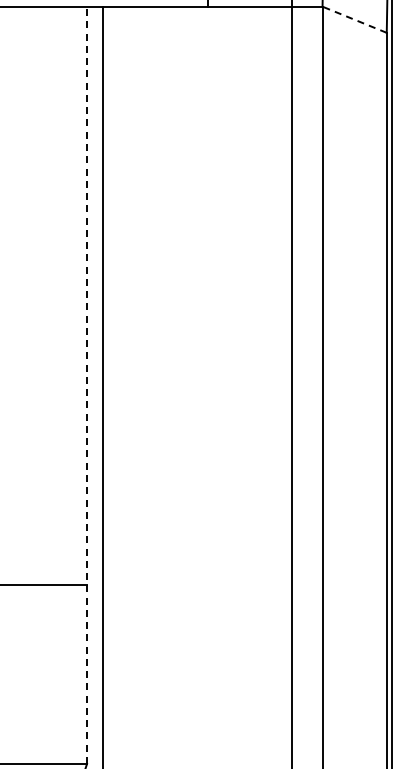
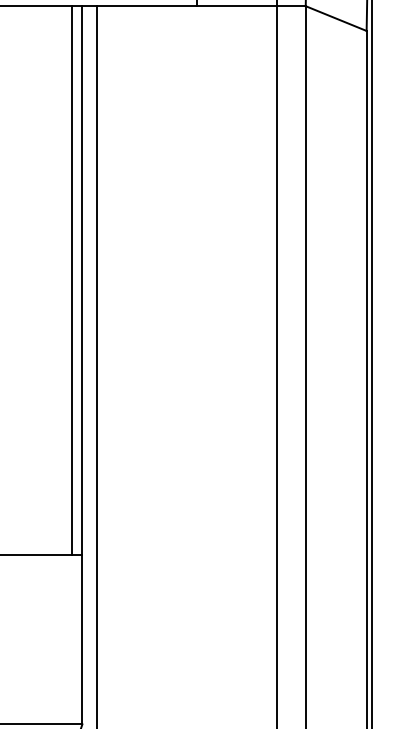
line: (354, 19) -> (336, 18), dashed -> solid
line: (76, 295) -> (72, 280), added
line: (87, 385) -> (82, 365), dashed -> solid

